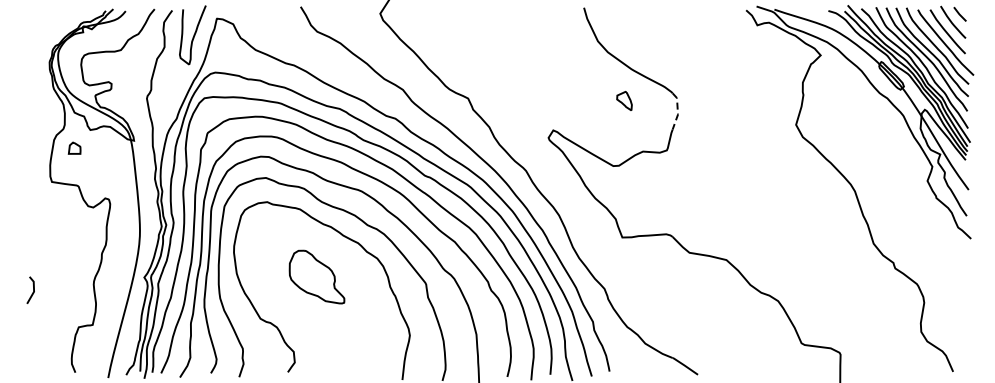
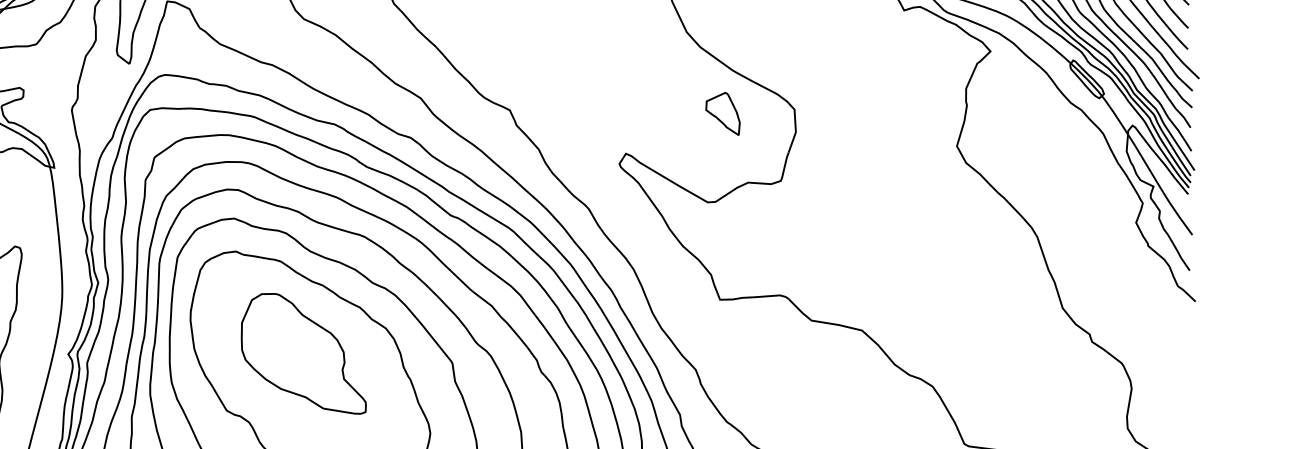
part: (624, 100) -> (722, 112), size x1.67
line: (677, 110) -> (795, 126), dashed -> solid
part: (316, 276) -> (303, 352), size x1.67

